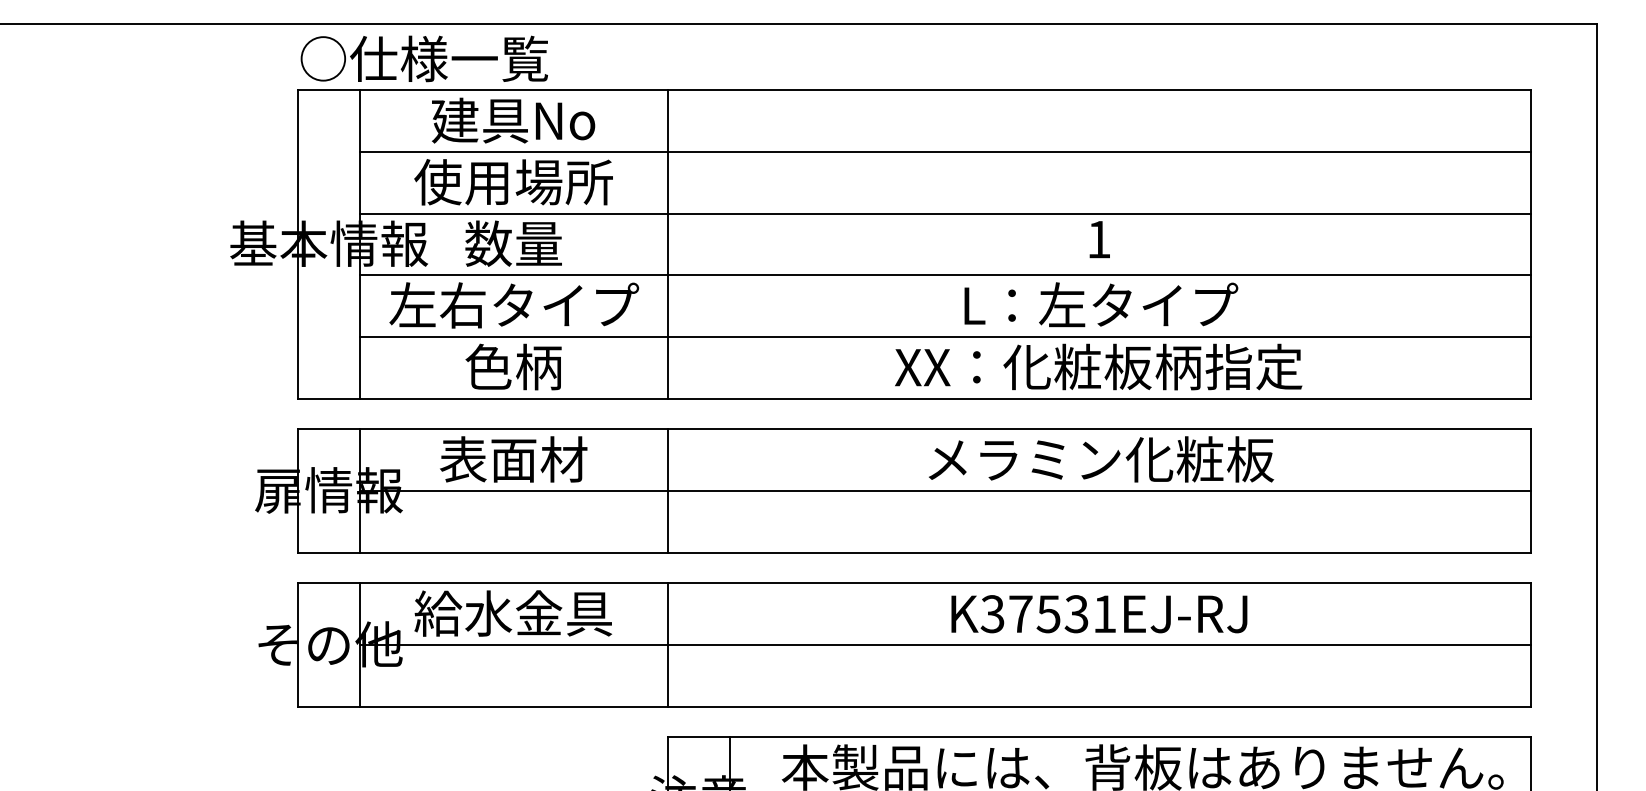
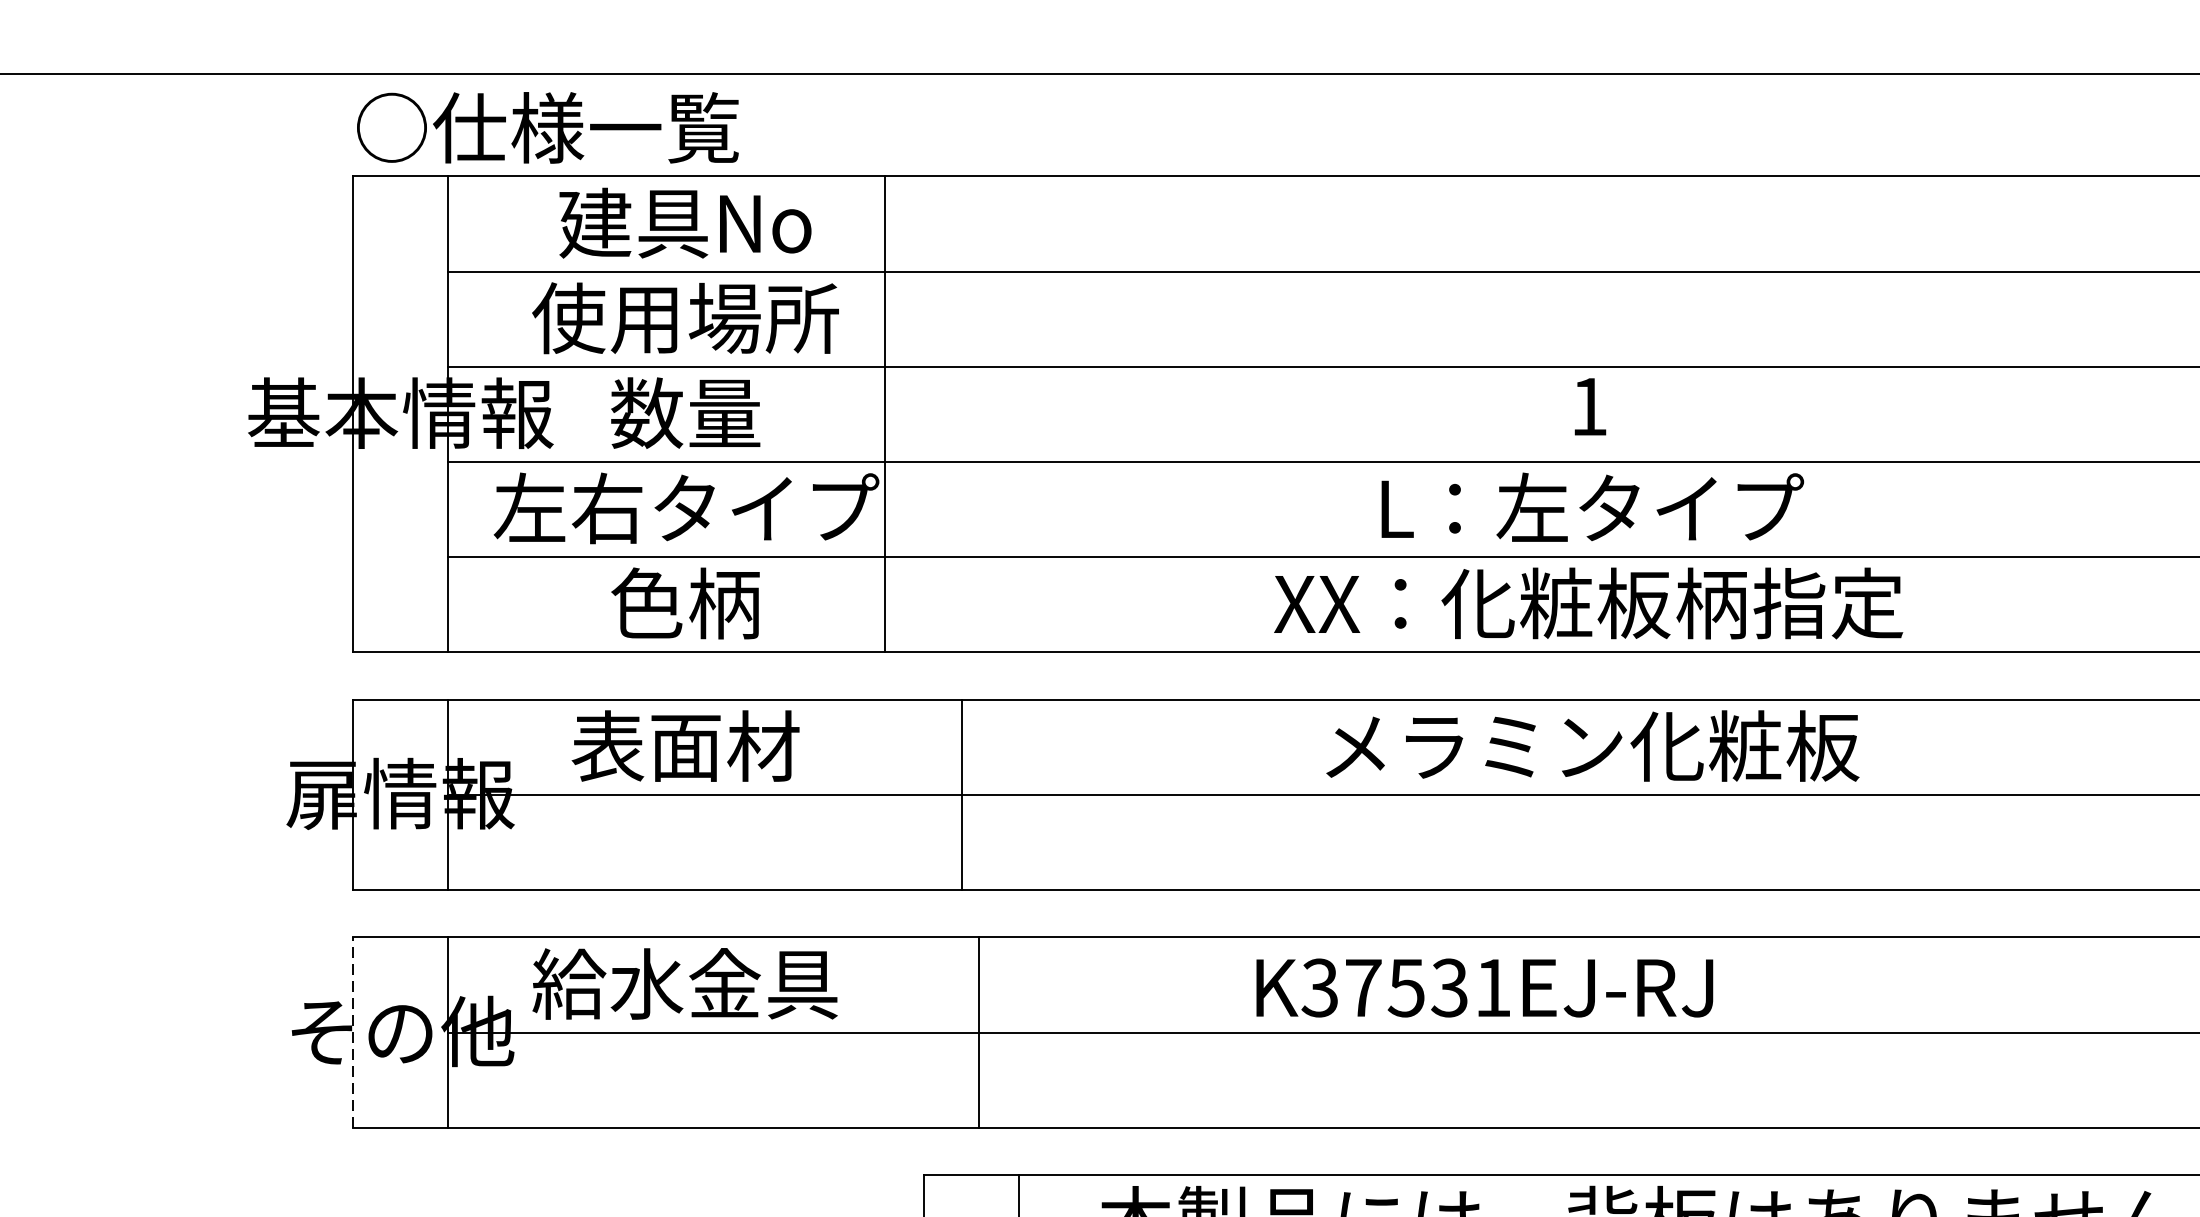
line: (667, 244) -> (884, 414), moved
line: (667, 490) -> (961, 794), moved
text: (1099, 614) -> (1484, 988), moved
line: (667, 644) -> (978, 1031), moved
line: (298, 645) -> (353, 1033), solid -> dashed

